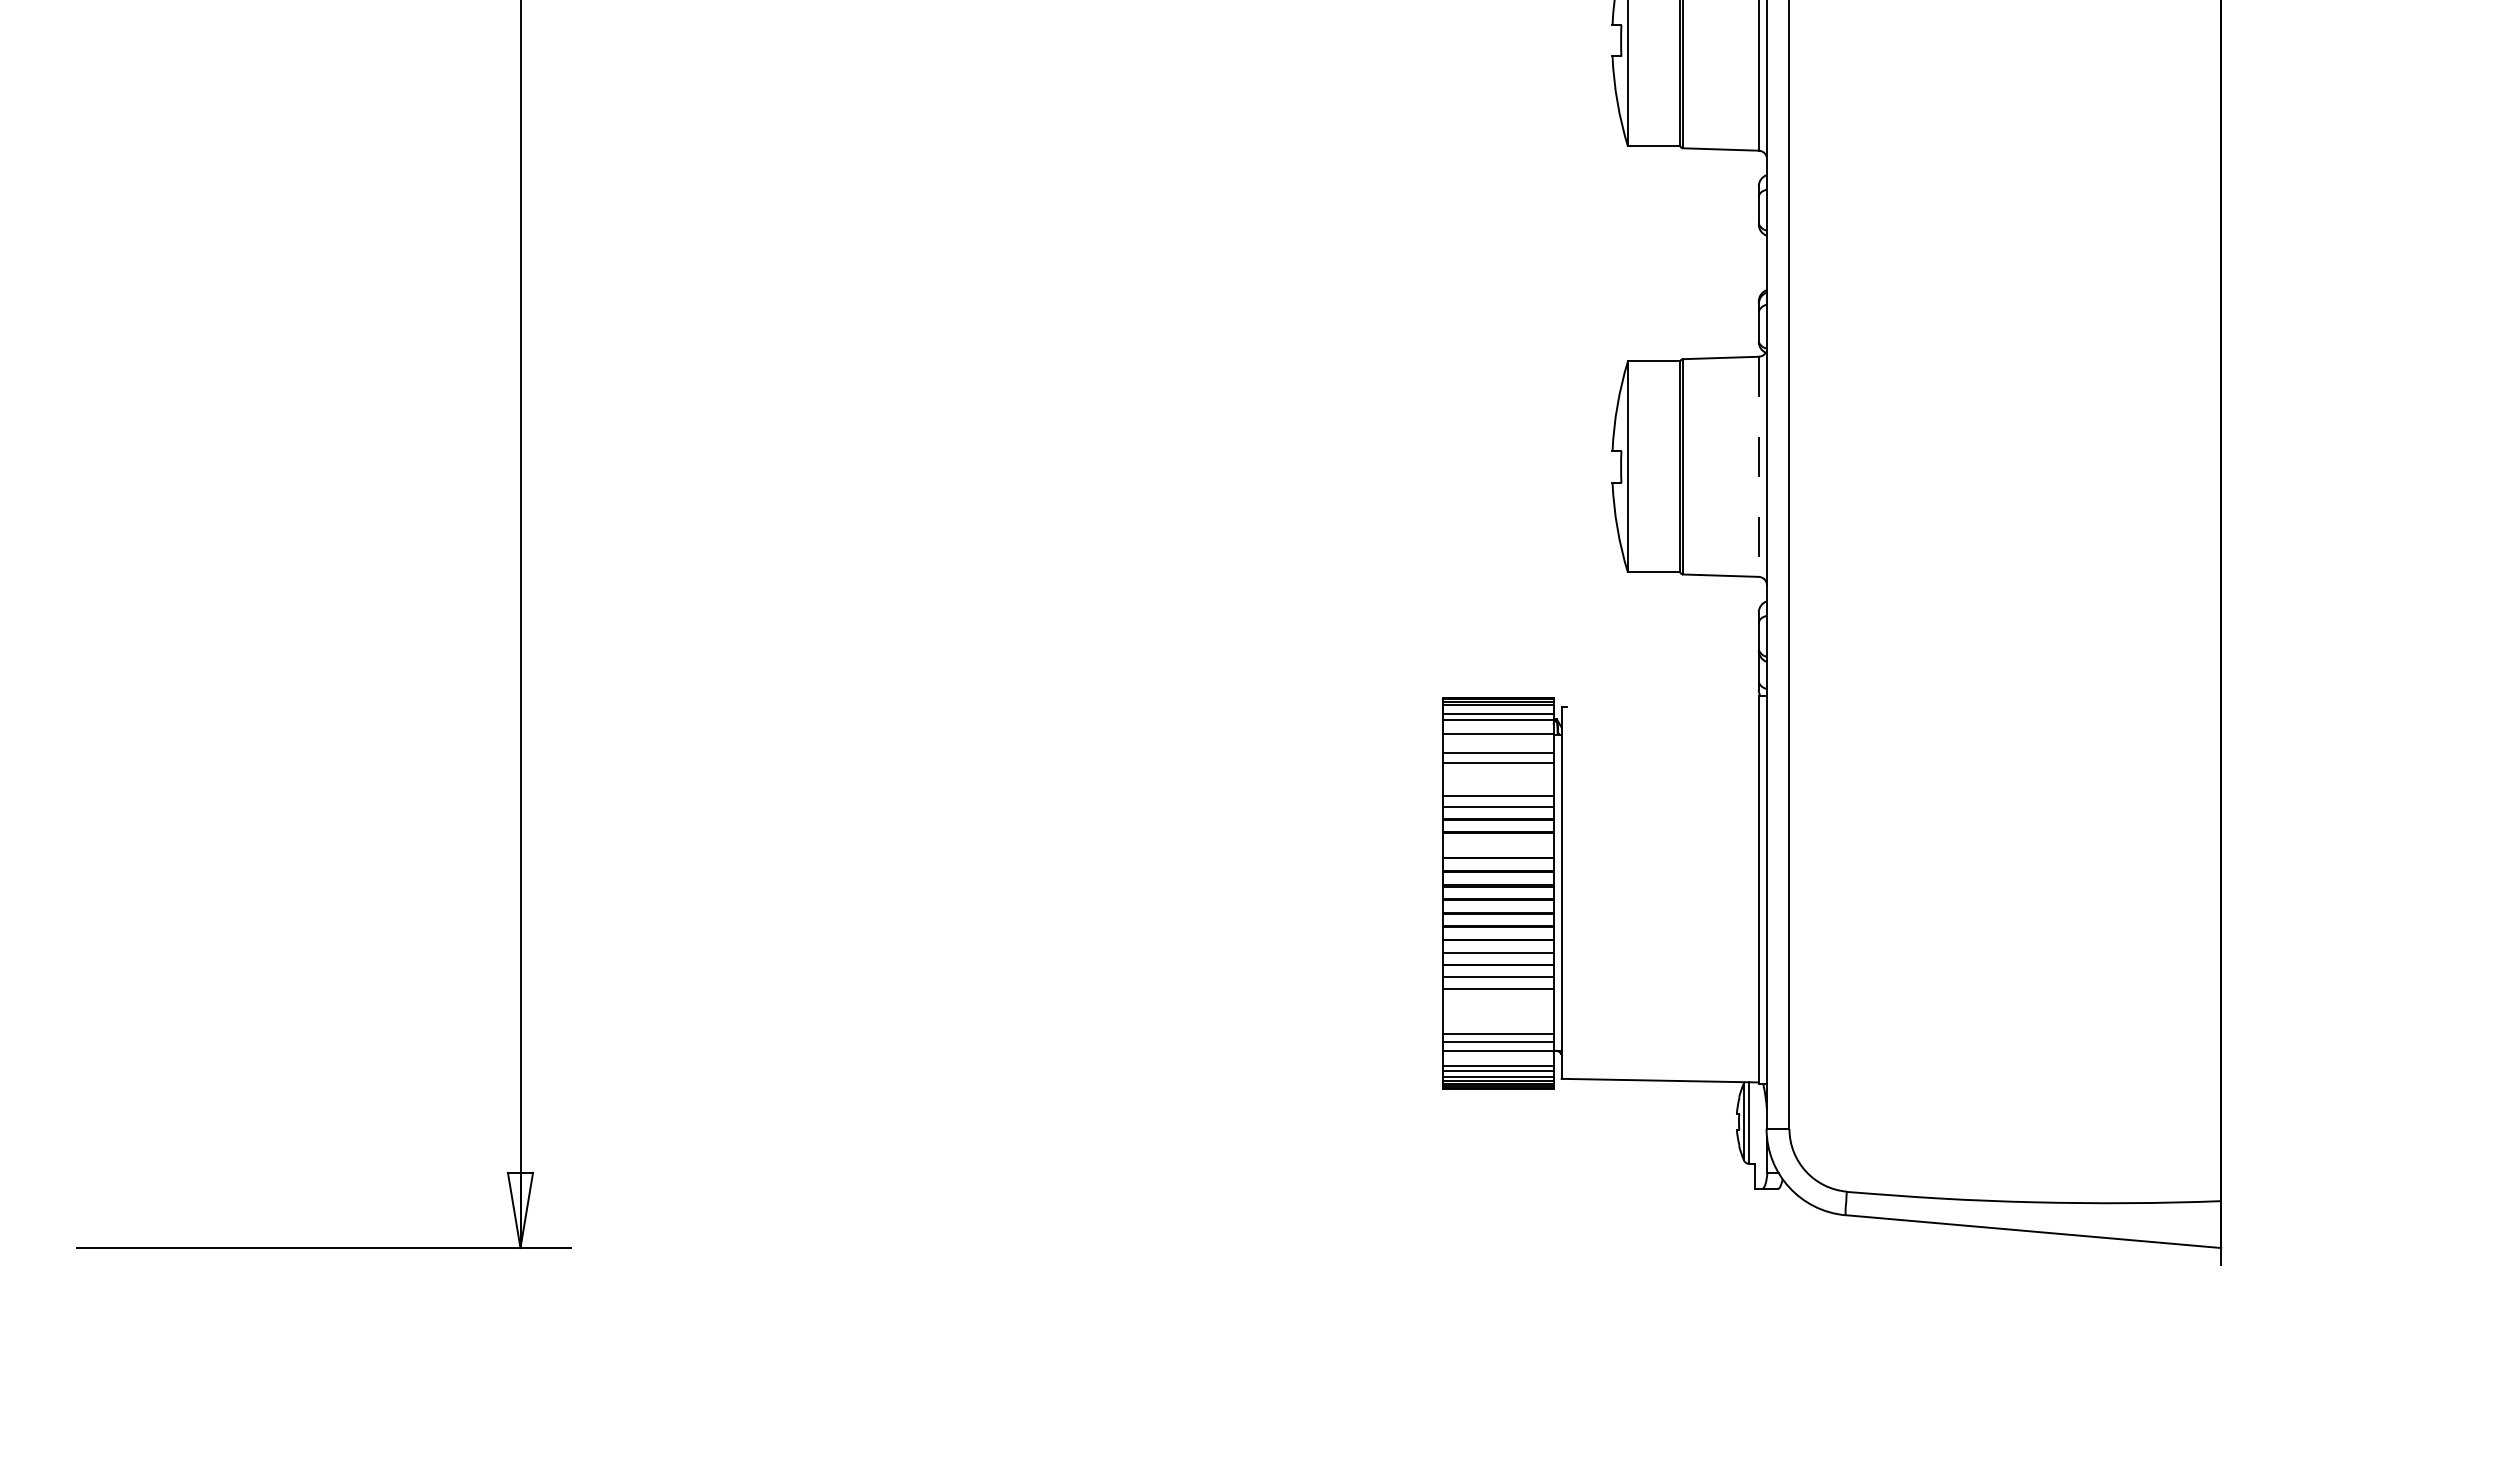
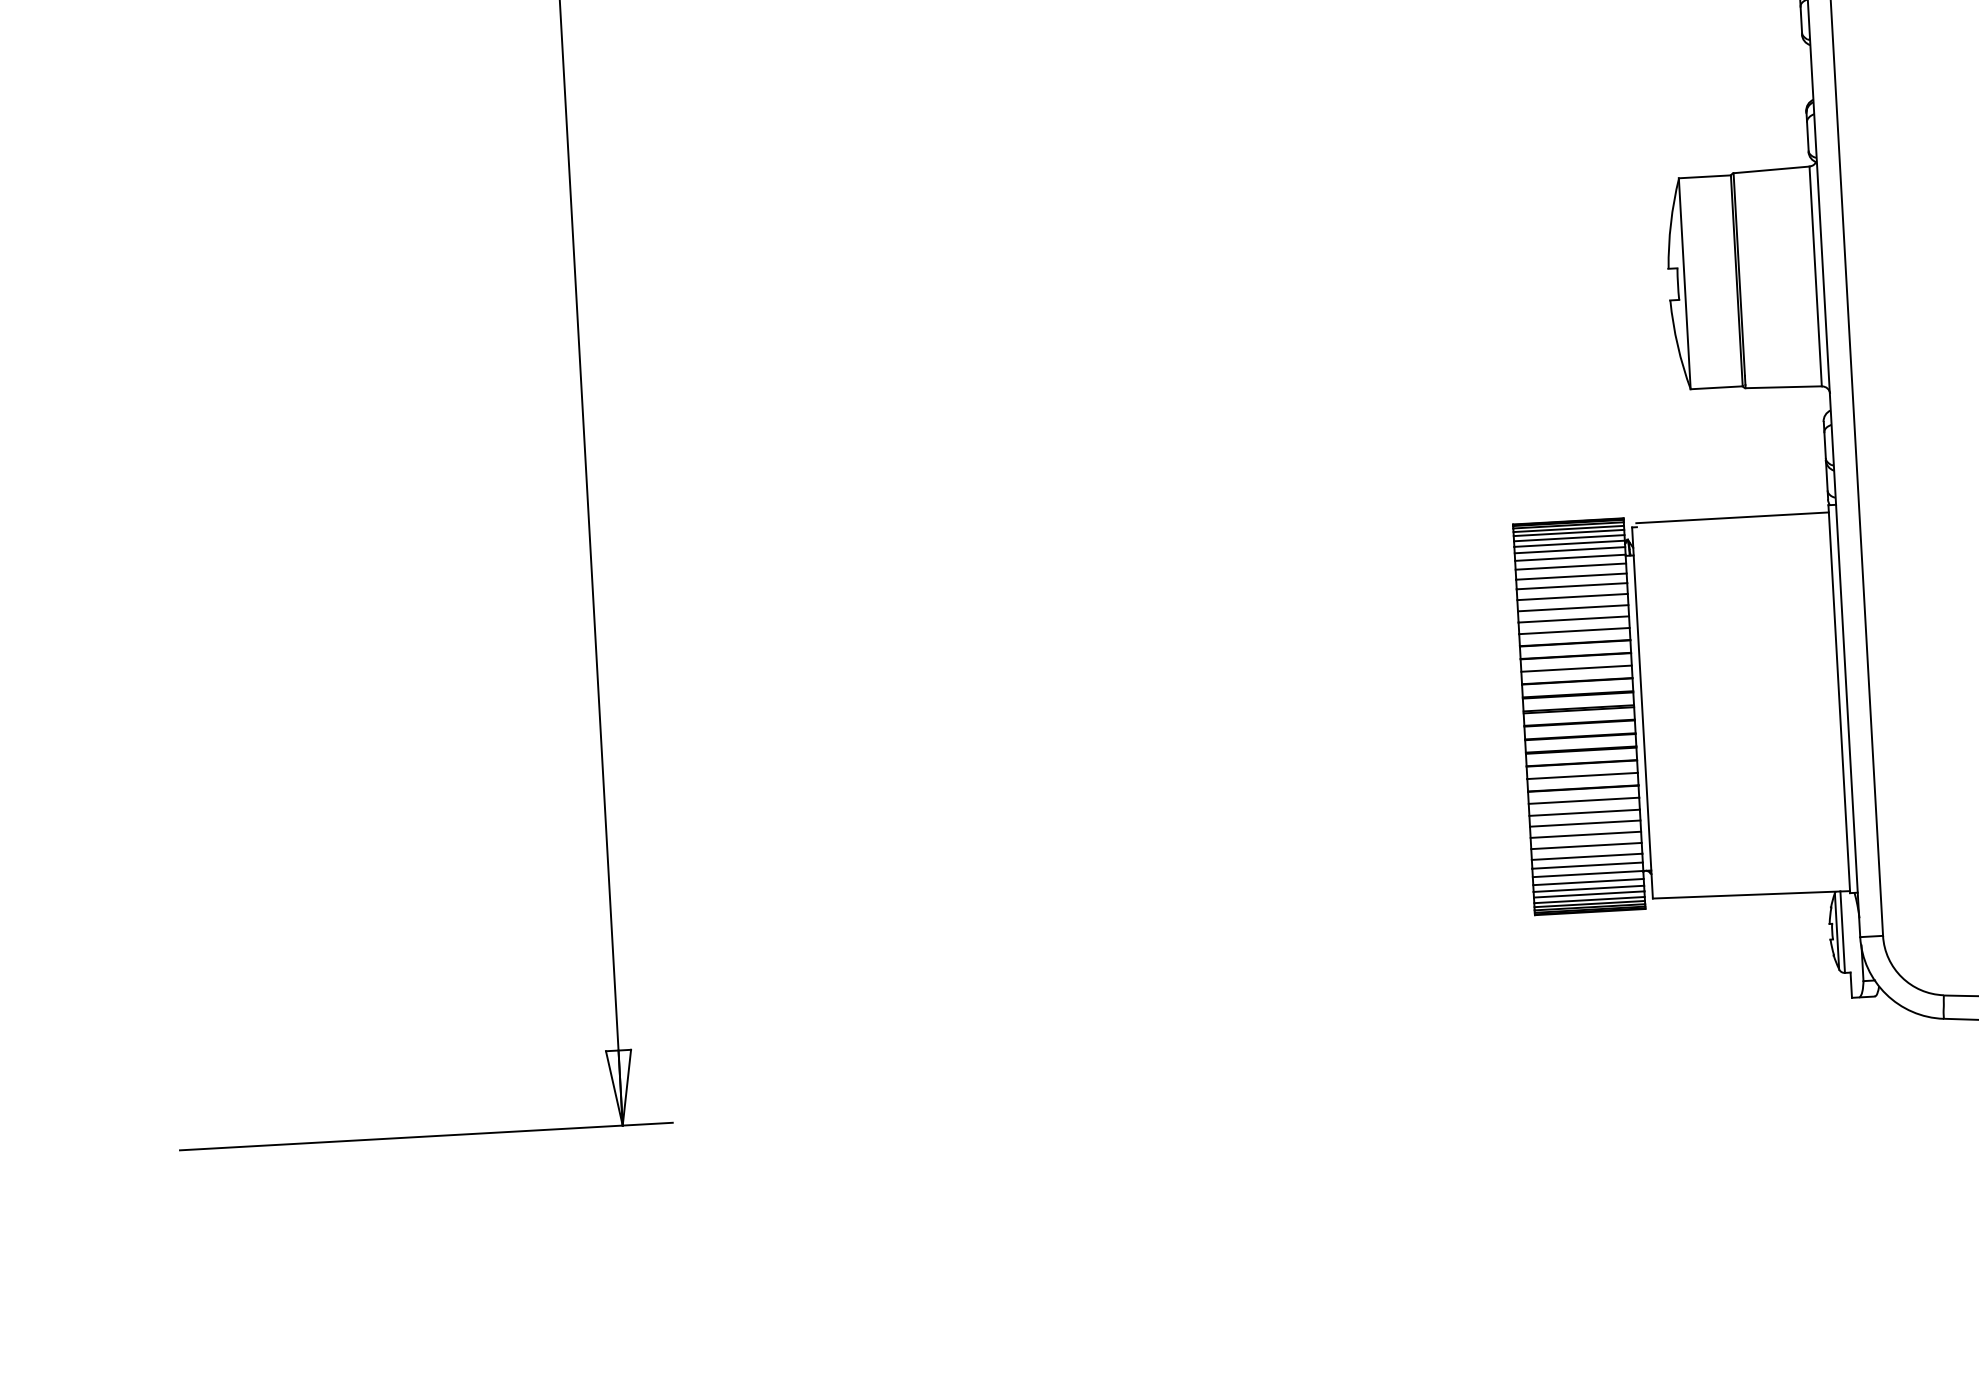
line: (1758, 467) -> (1815, 277), dashed -> solid
line: (1662, 703) -> (1732, 518), added
line: (1498, 709) -> (1569, 533), added
line: (1498, 726) -> (1570, 550), added
line: (1498, 742) -> (1570, 566), added
line: (1498, 773) -> (1572, 597), added
line: (1498, 784) -> (1573, 608), added
line: (1498, 845) -> (1576, 669), added
line: (1498, 1000) -> (1585, 823), added
line: (1498, 1011) -> (1586, 834), added
line: (1498, 1022) -> (1586, 845), added
line: (1498, 1058) -> (1588, 881), added

